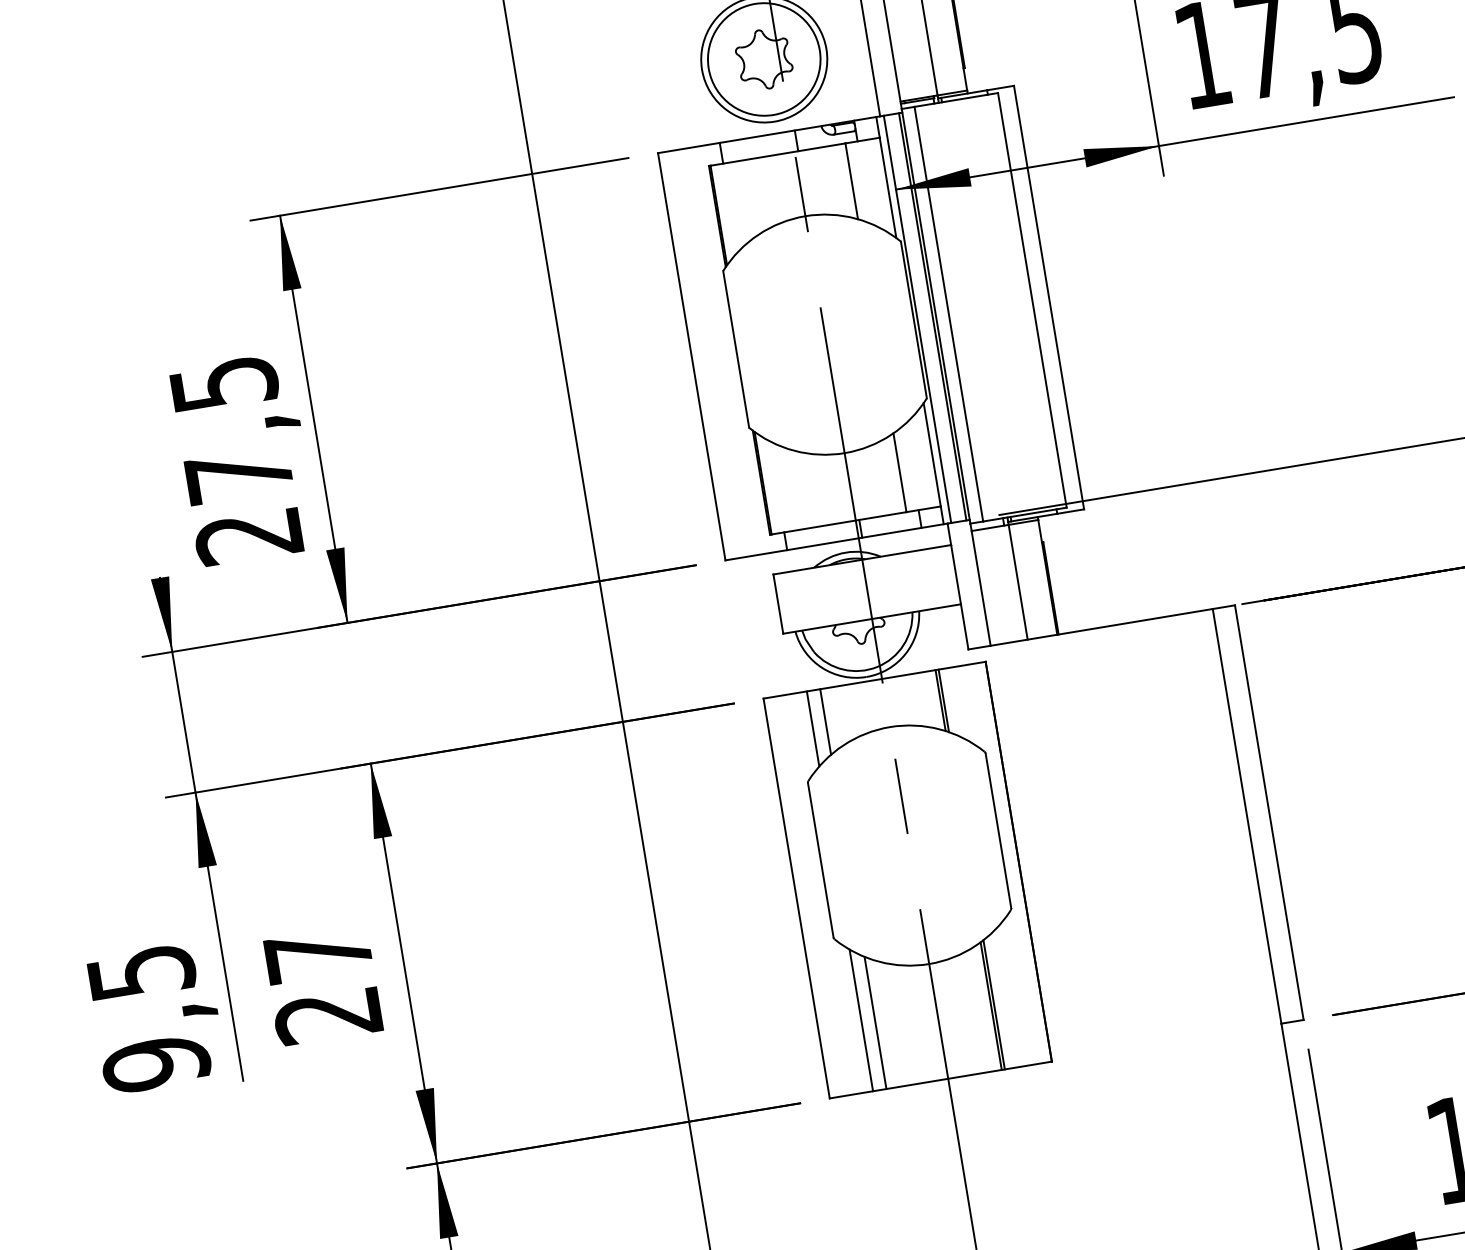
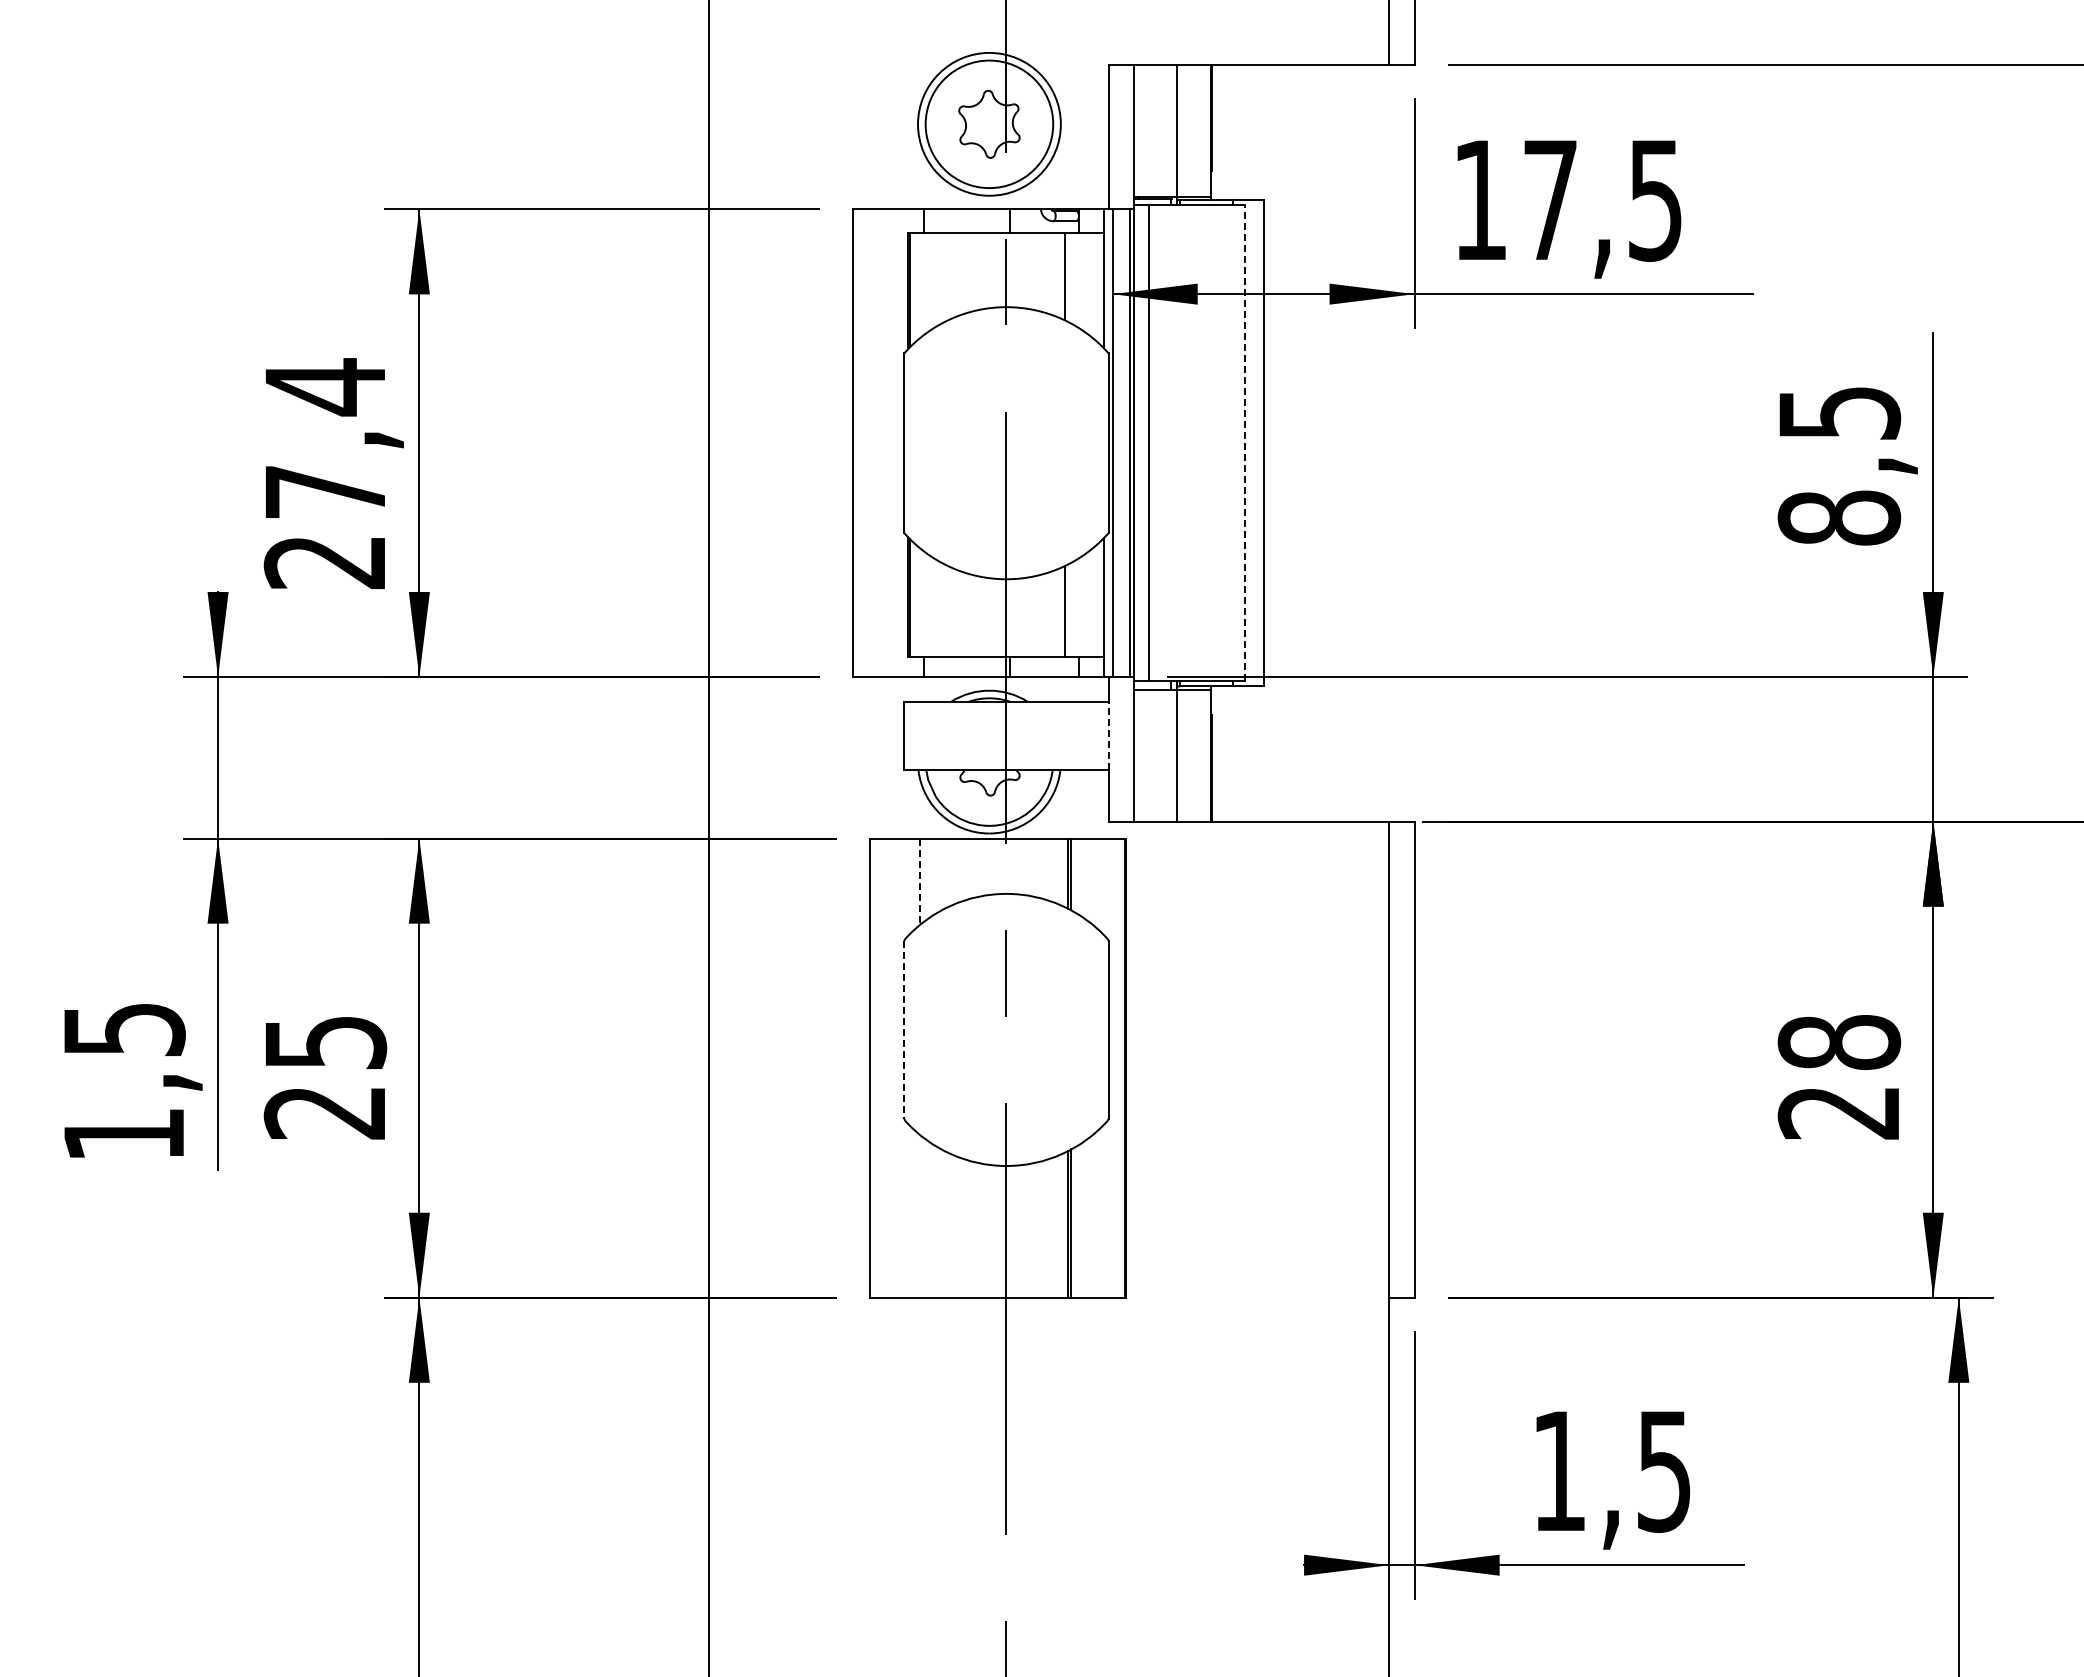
line: (1032, 299) -> (1244, 442), solid -> dashed
text: (224, 384) -> (326, 387), 27,5 -> 27,4
line: (956, 574) -> (1108, 735), solid -> dashed
line: (825, 721) -> (935, 875), removed
line: (813, 729) -> (920, 882), solid -> dashed
line: (820, 859) -> (904, 1029), solid -> dashed
text: (319, 954) -> (326, 1042), 27 -> 25
line: (861, 1020) -> (920, 1216), removed
line: (875, 1022) -> (935, 1221), removed
text: (155, 1063) -> (123, 1134), 9,5 -> 1,5

